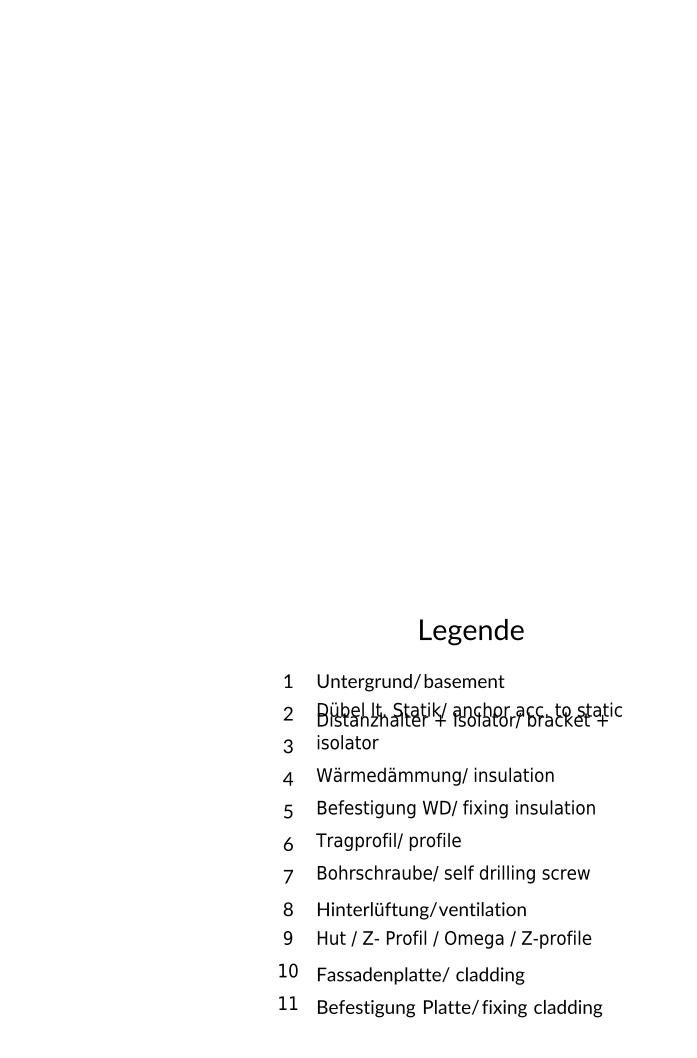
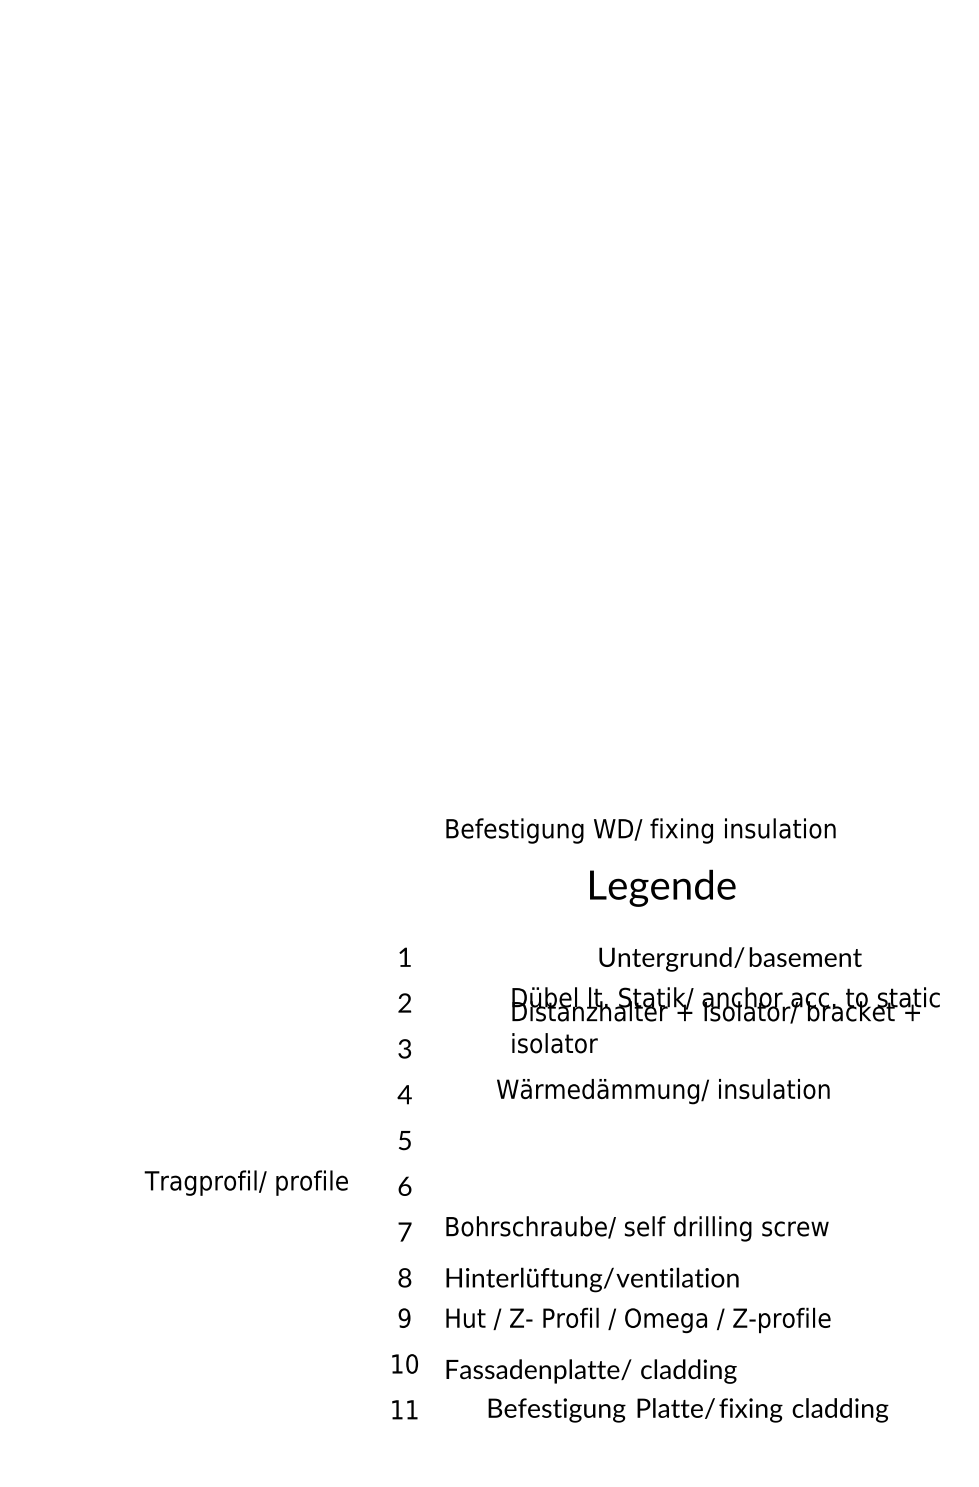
text: (410, 682) -> (729, 959), moved
text: (469, 725) -> (725, 1019), moved
text: (435, 776) -> (663, 1091), moved
text: (455, 809) -> (639, 831), moved
text: (388, 841) -> (246, 1182), moved
text: (460, 1008) -> (689, 1410), moved

